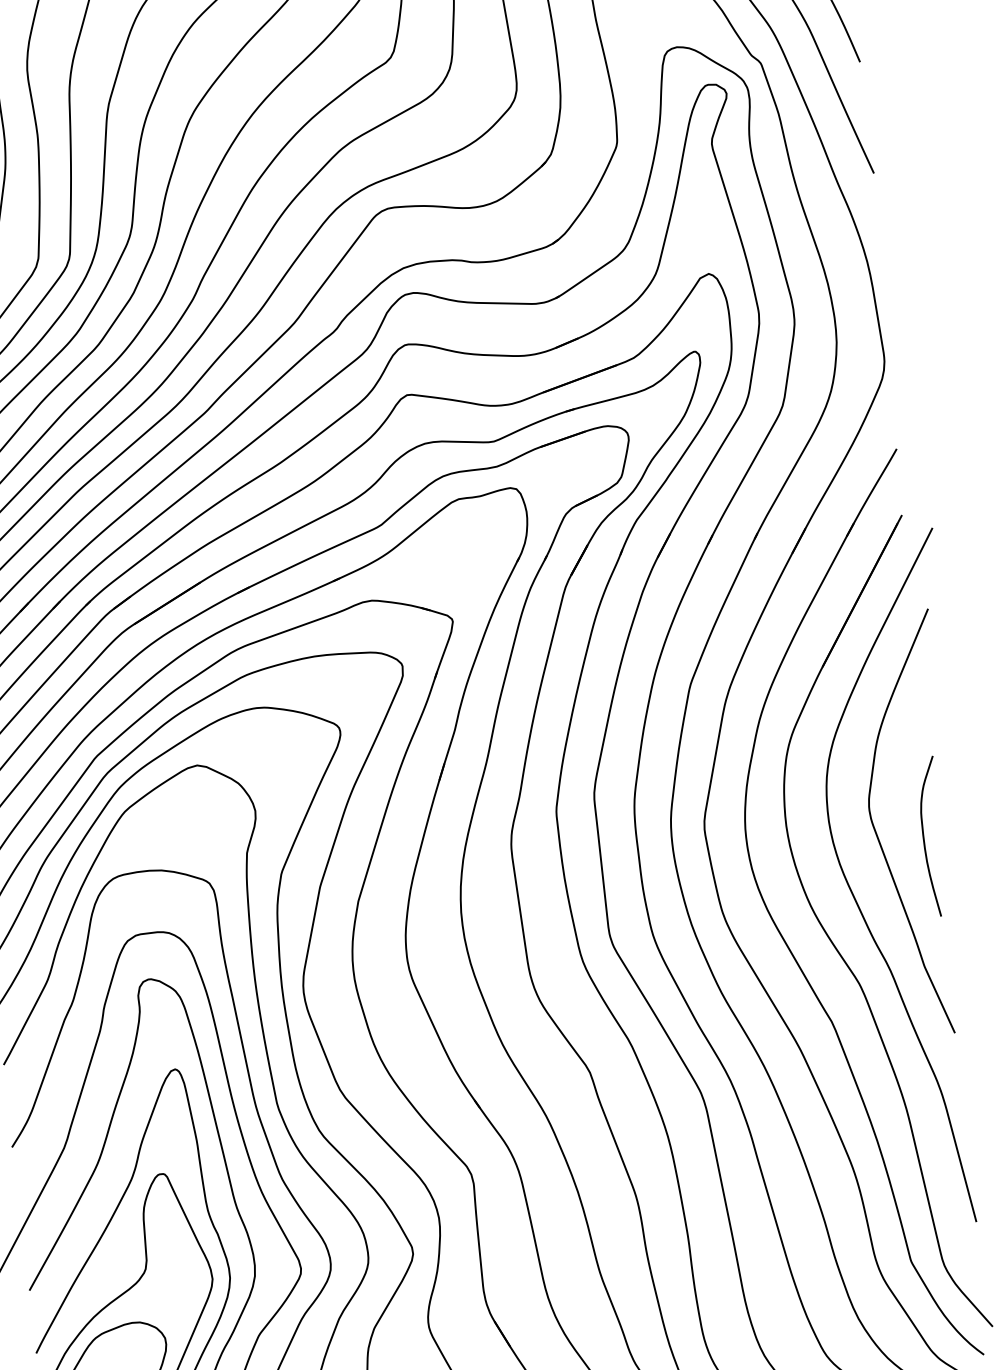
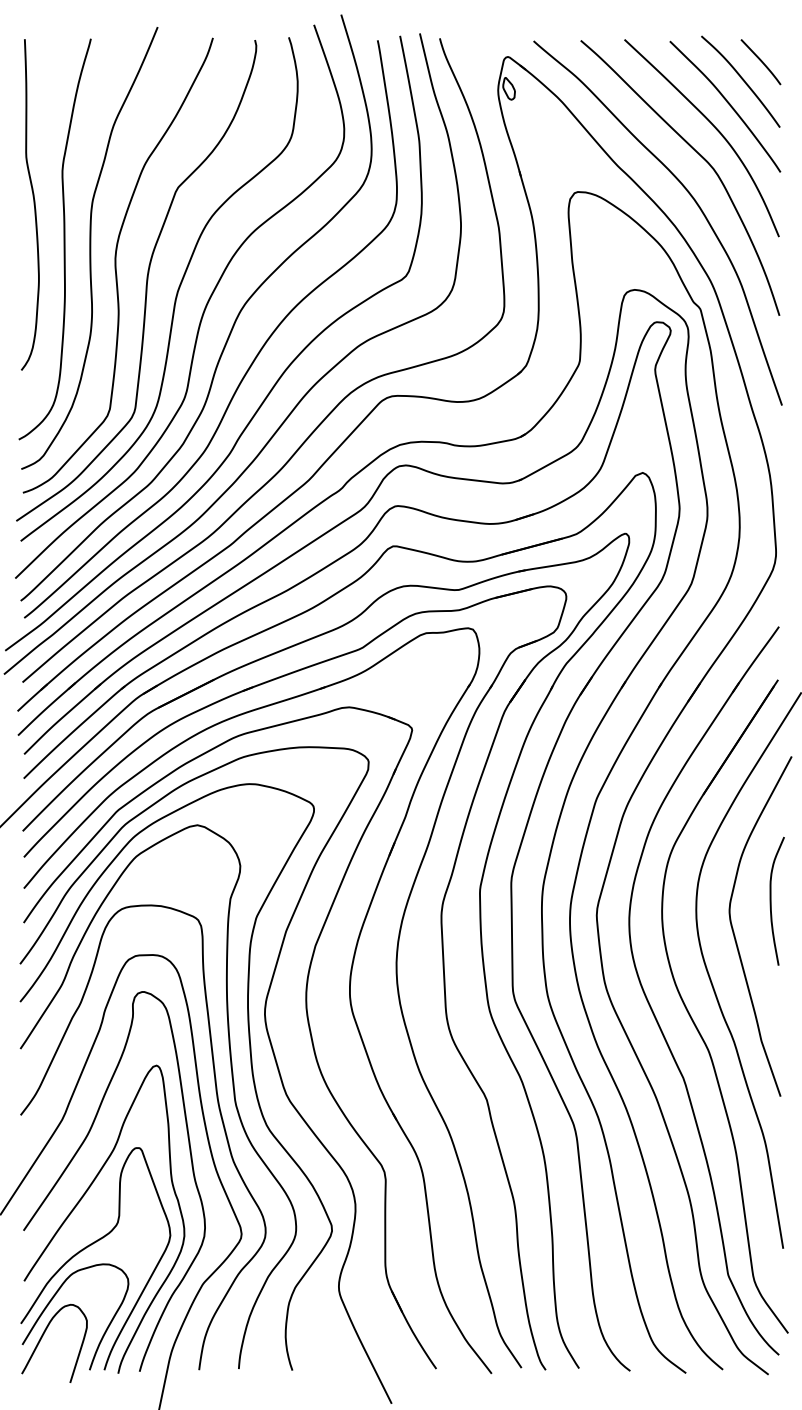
curve: (924, 836) -> (771, 900), moved

